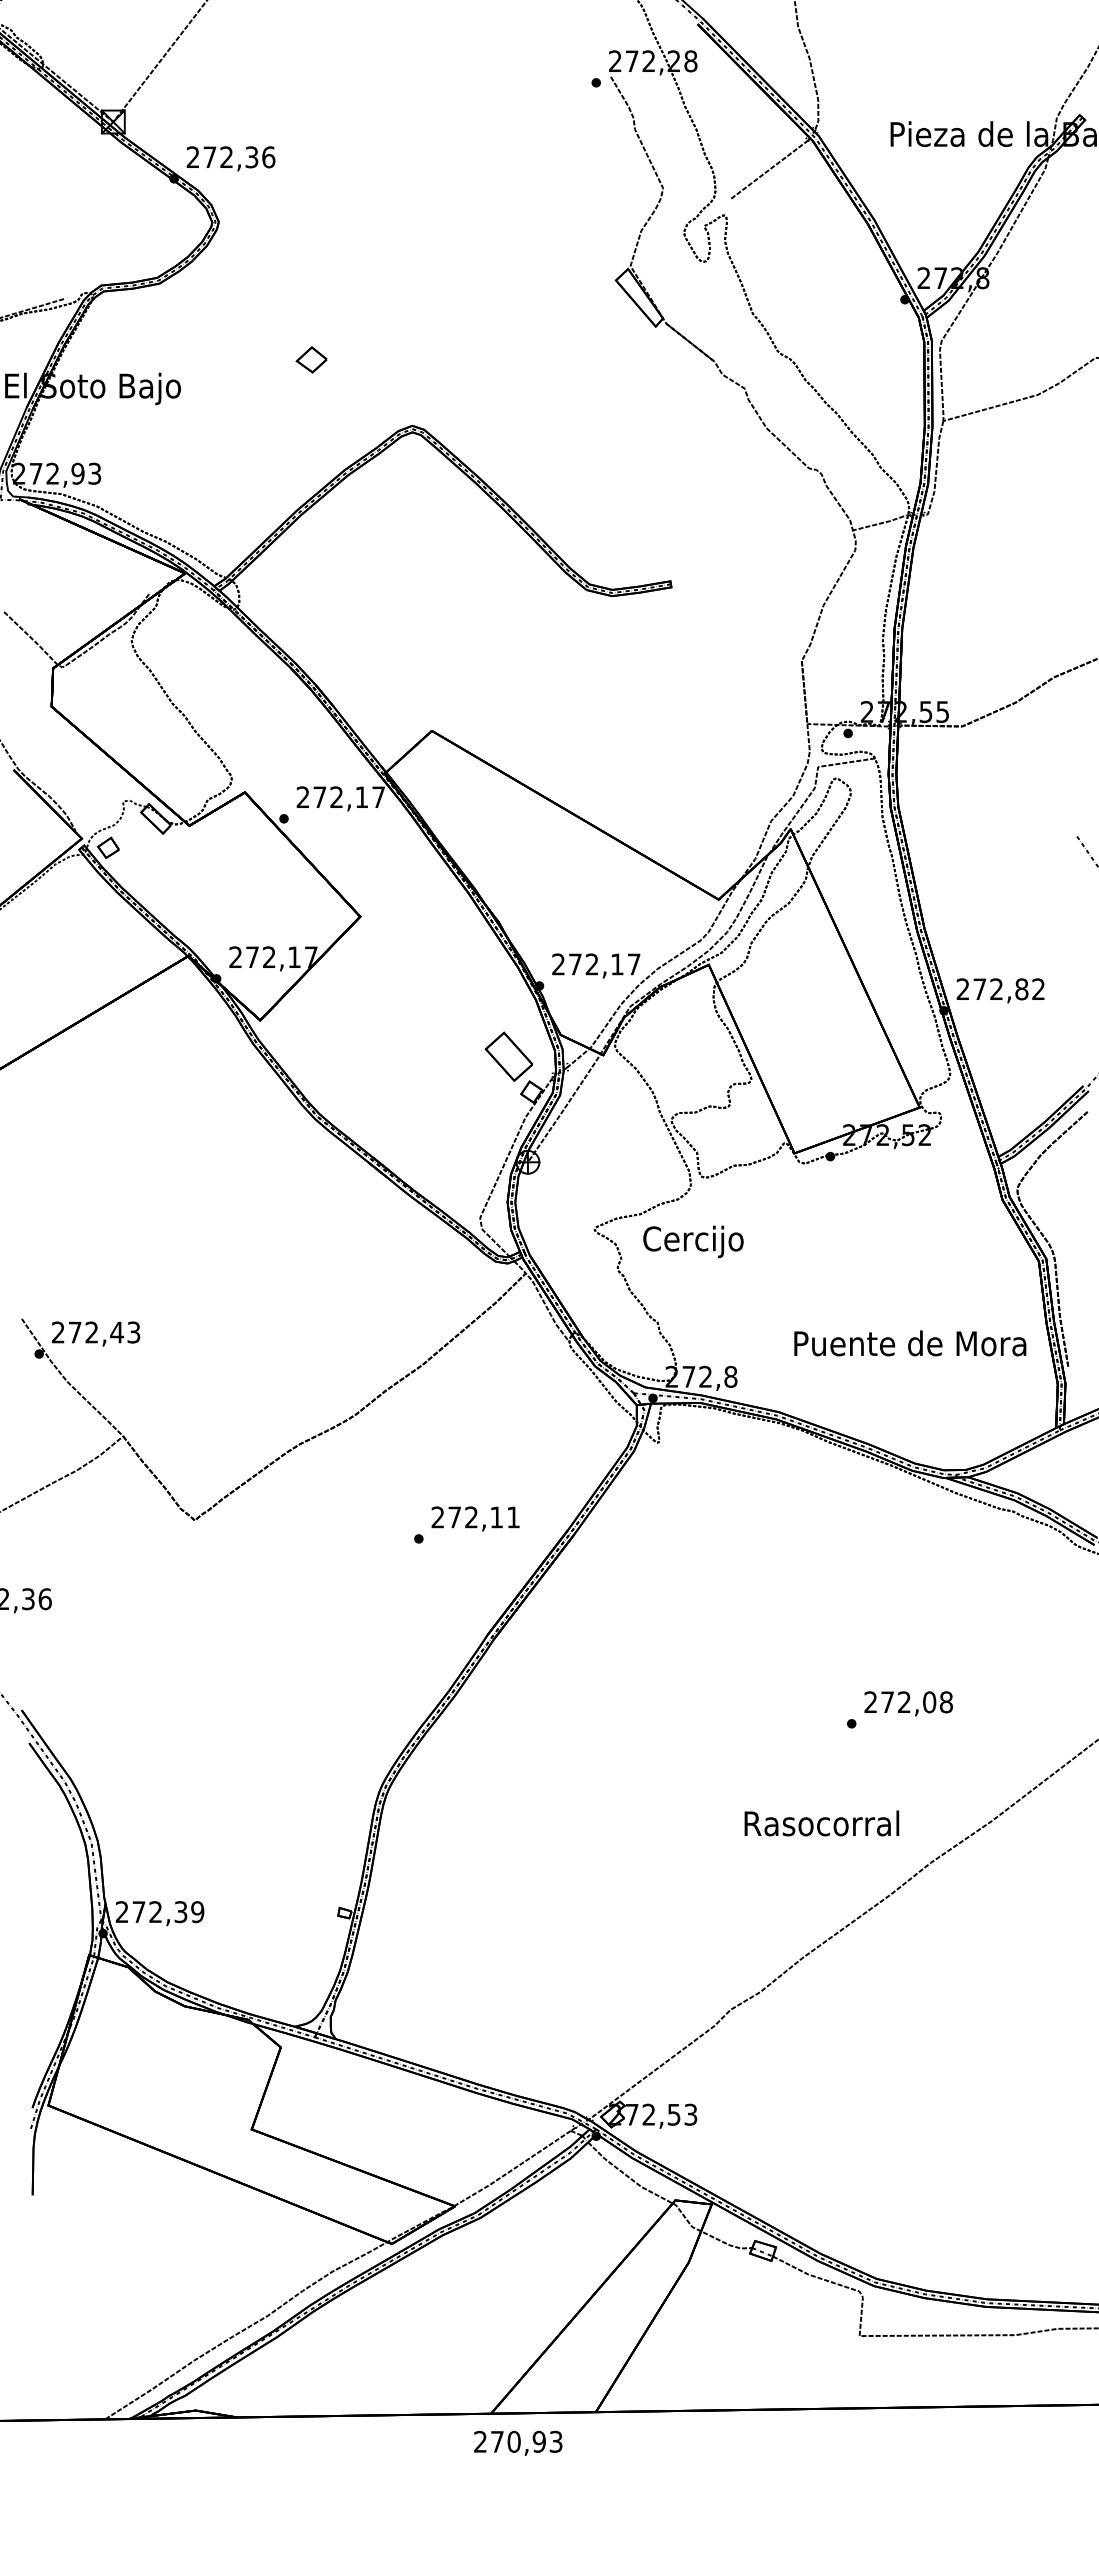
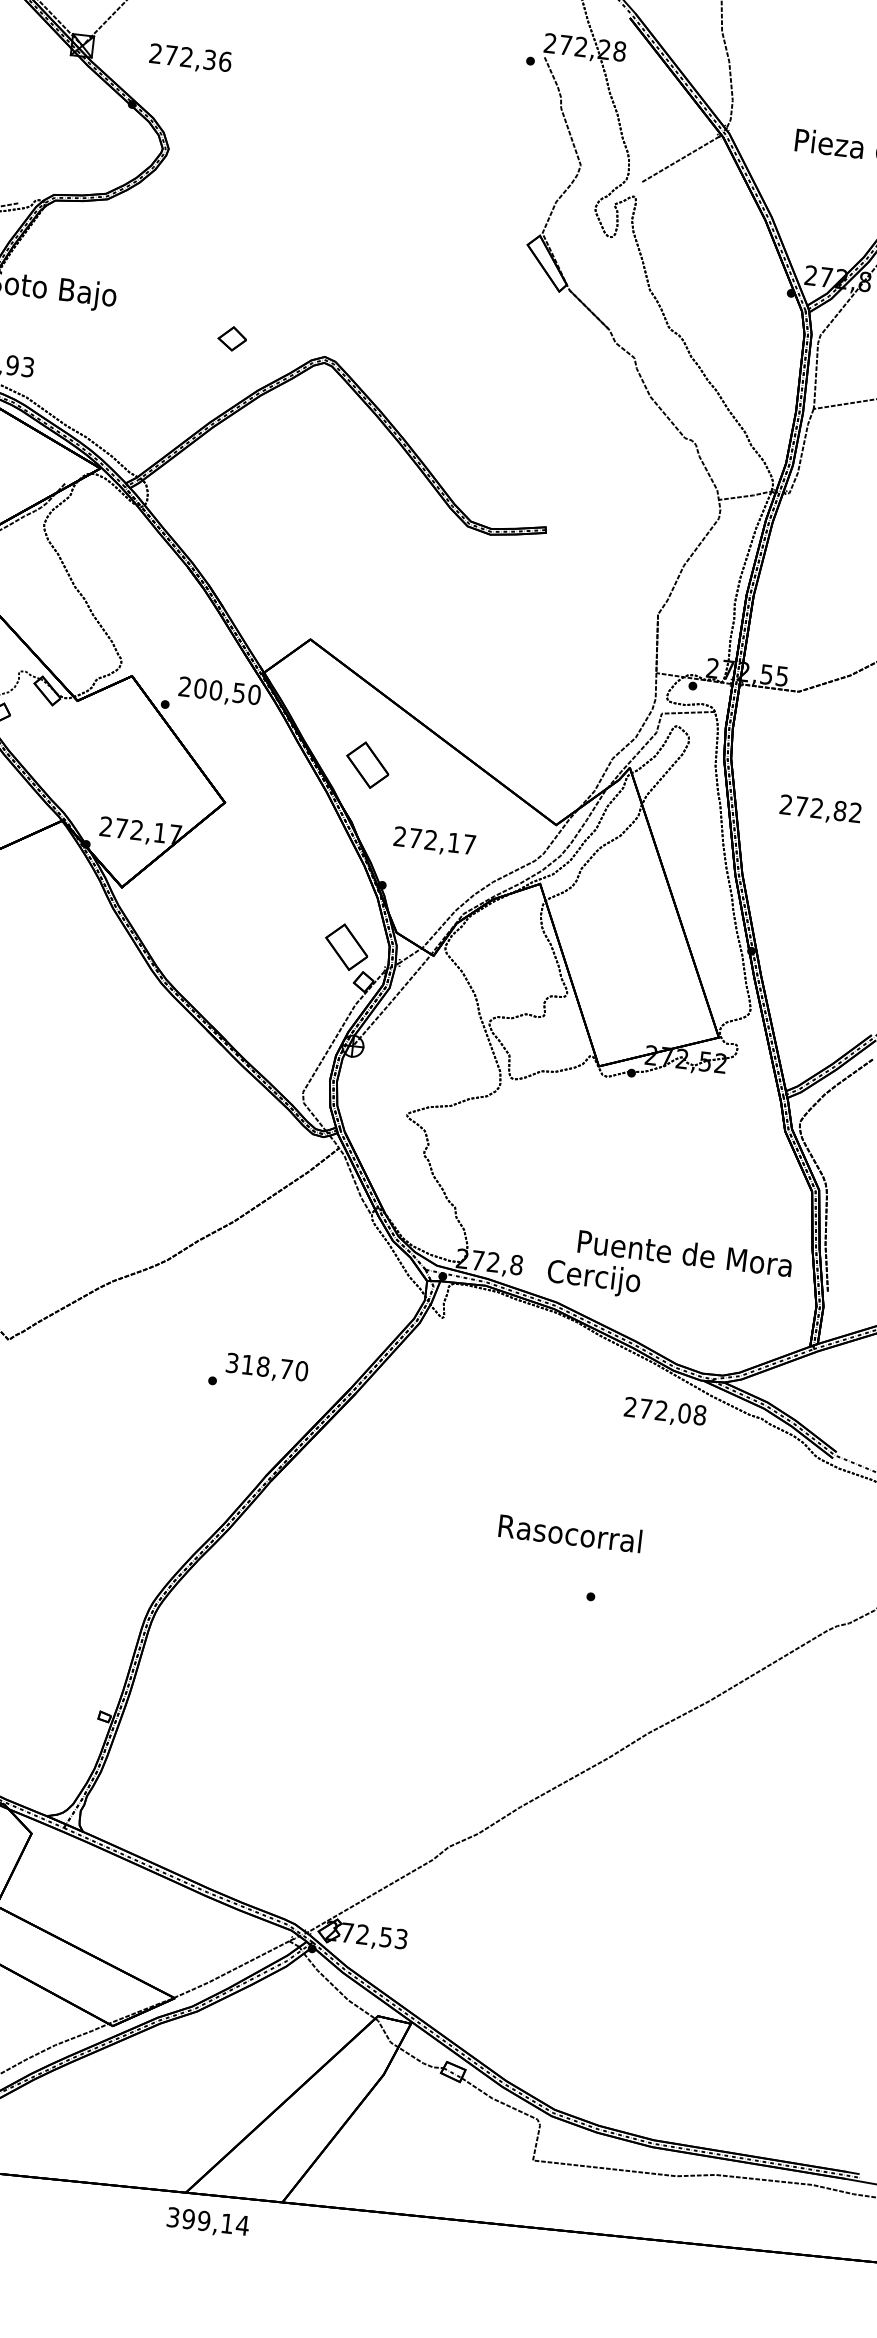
text: (230, 158) -> (190, 58), moved
part: (311, 359) -> (232, 338), moved
text: (349, 797) -> (227, 691), 272,17 -> 200,50
part: (508, 858) -> (367, 764), added
text: (596, 965) -> (434, 841), moved
text: (1000, 990) -> (820, 809), moved
text: (693, 1241) -> (593, 1278), moved
text: (475, 1517) -> (266, 1367), 272,11 -> 318,70
text: (908, 1703) -> (665, 1412), moved
text: (821, 1823) -> (569, 1533), moved
text: (518, 2441) -> (208, 2221), 270,93 -> 399,14

